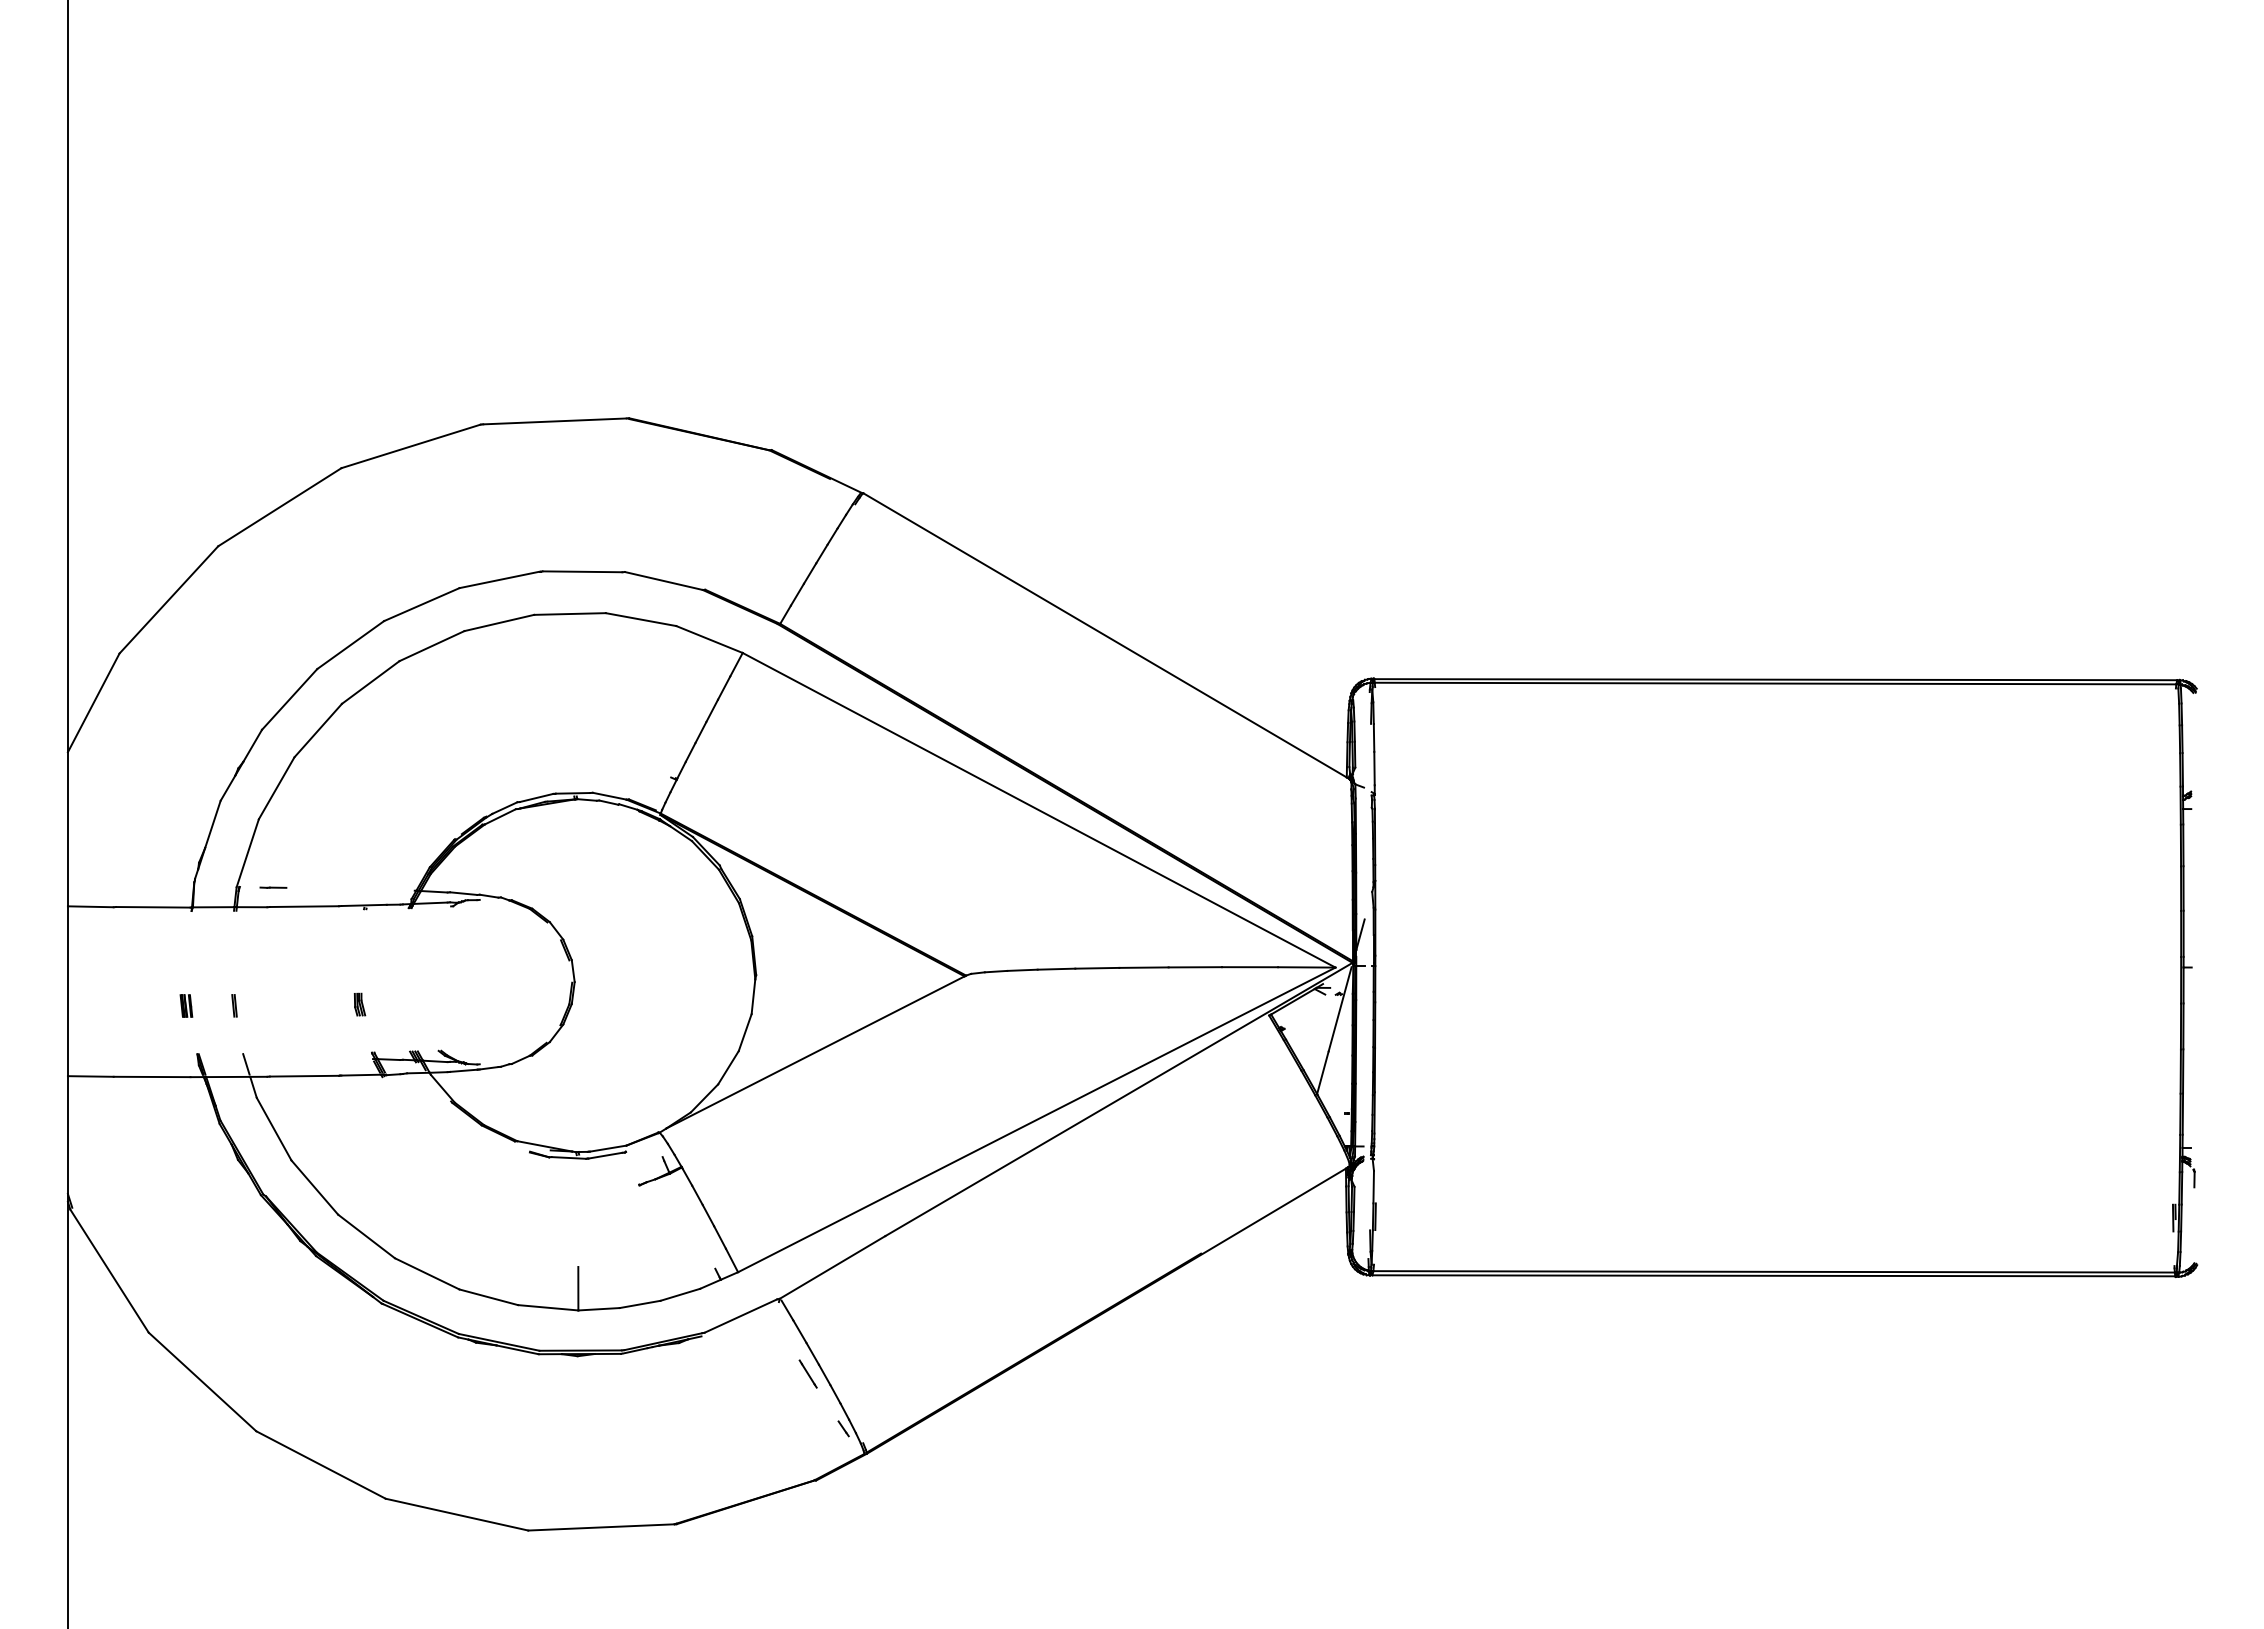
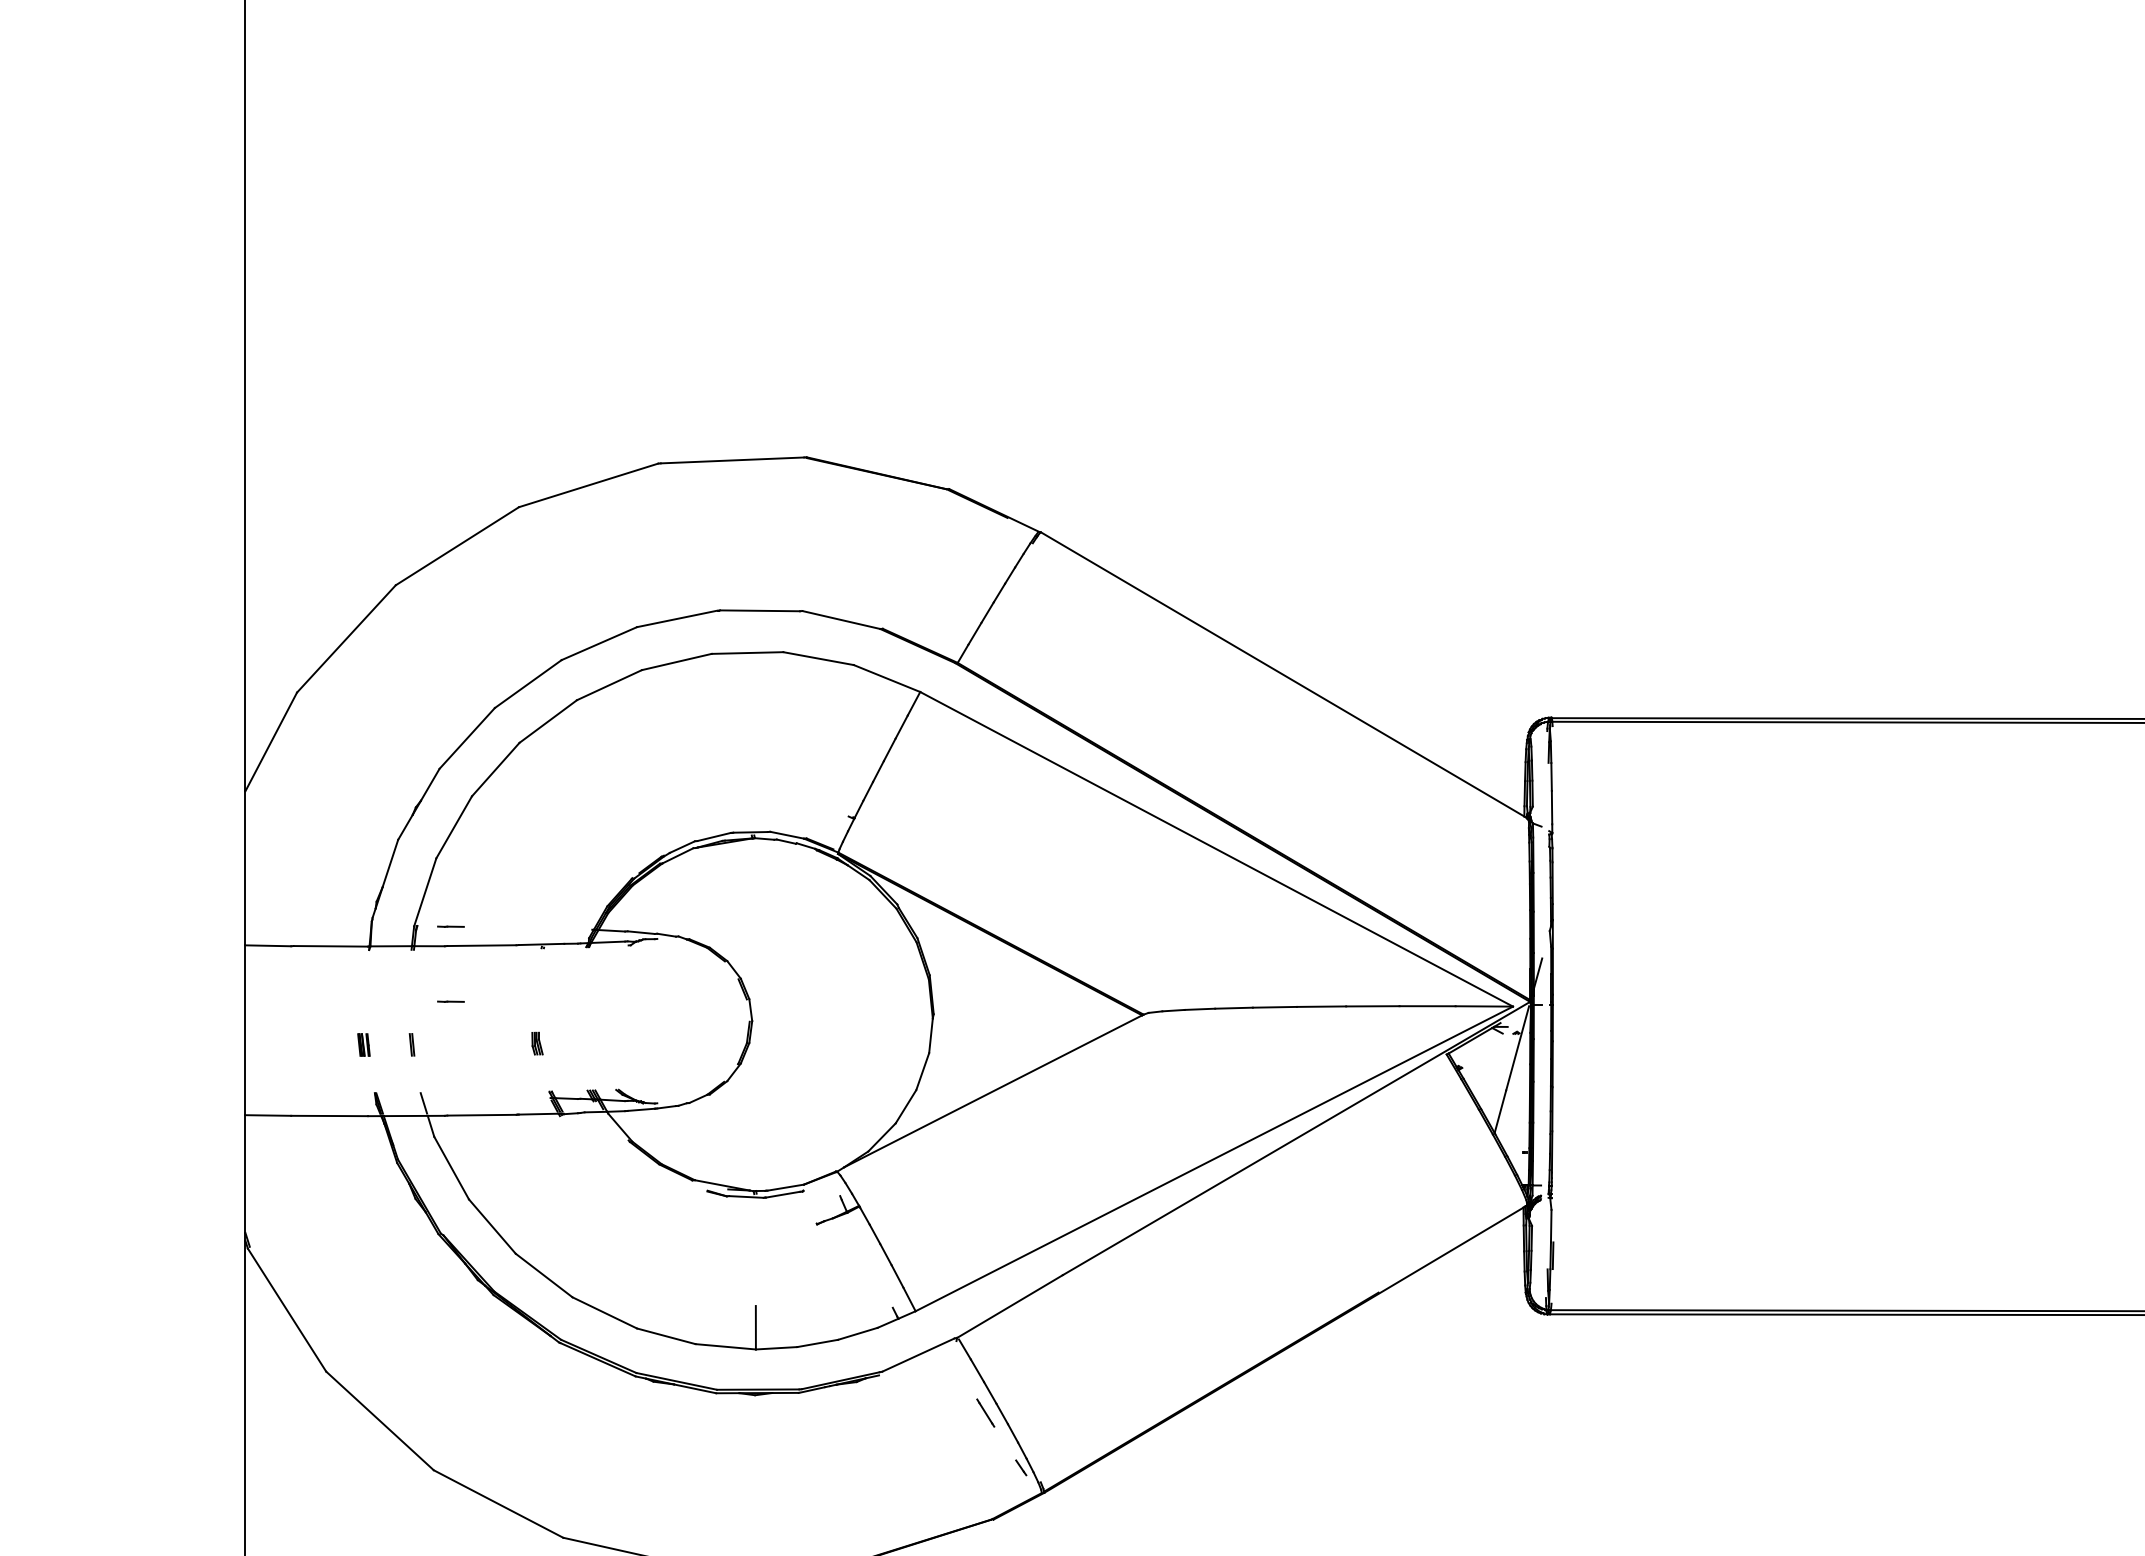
line: (273, 962) -> (451, 1001), added

